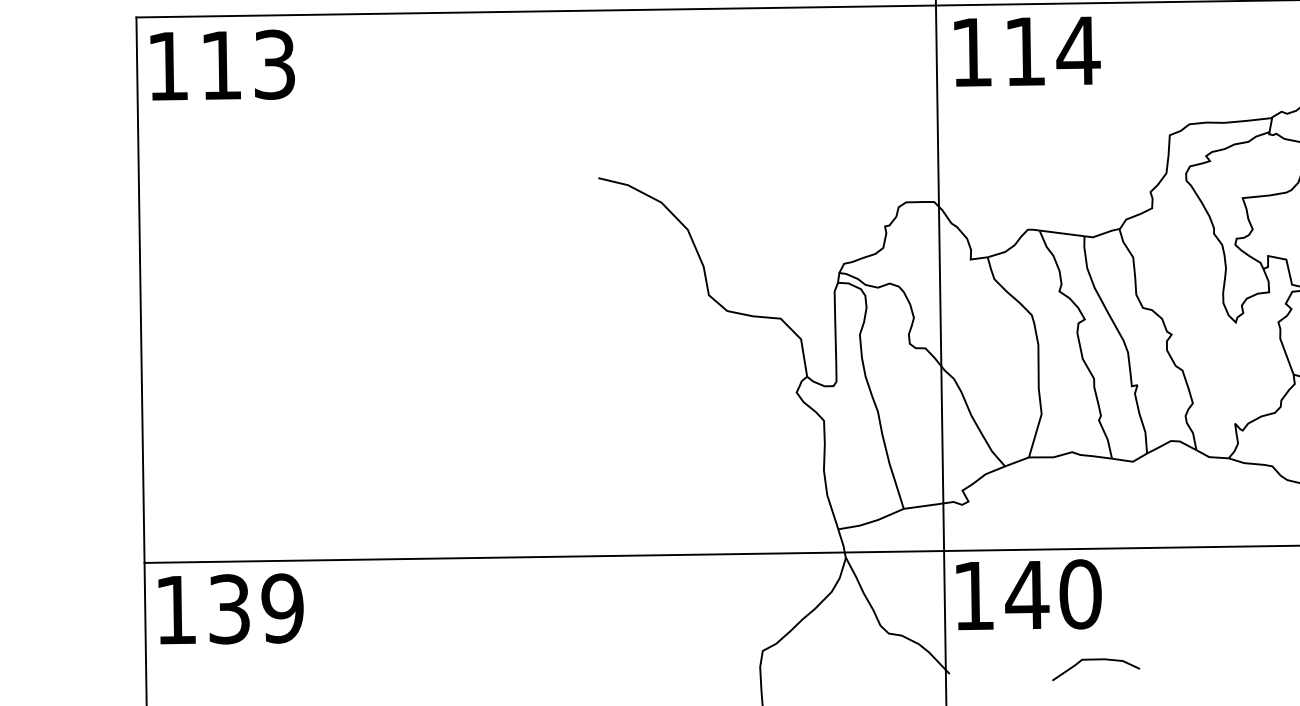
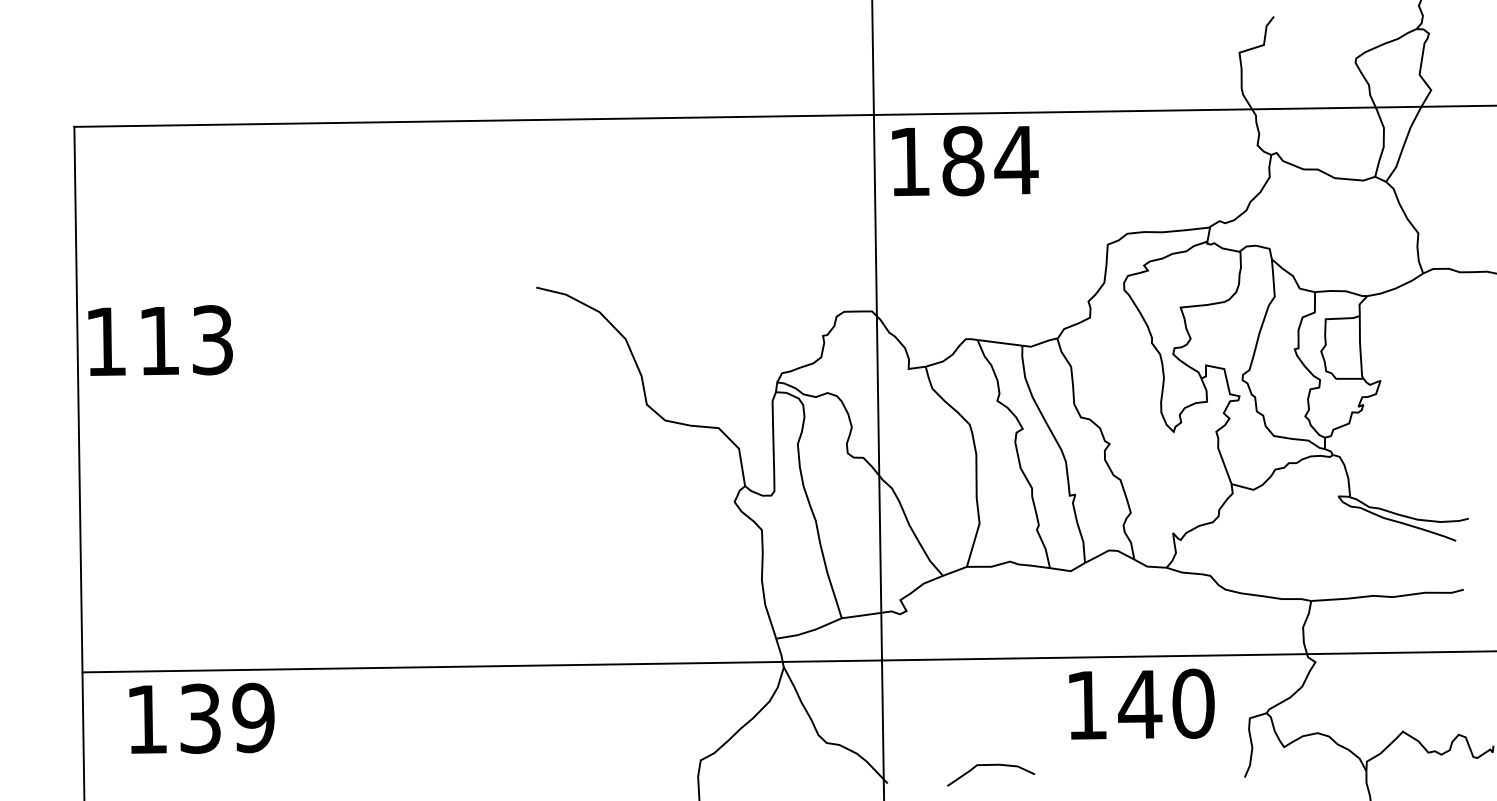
text: (1025, 52) -> (963, 161), 114 -> 184
text: (222, 65) -> (160, 340), moved
text: (1028, 594) -> (1141, 703), moved
text: (230, 608) -> (201, 717), moved
curve: (1096, 660) -> (991, 765), moved

